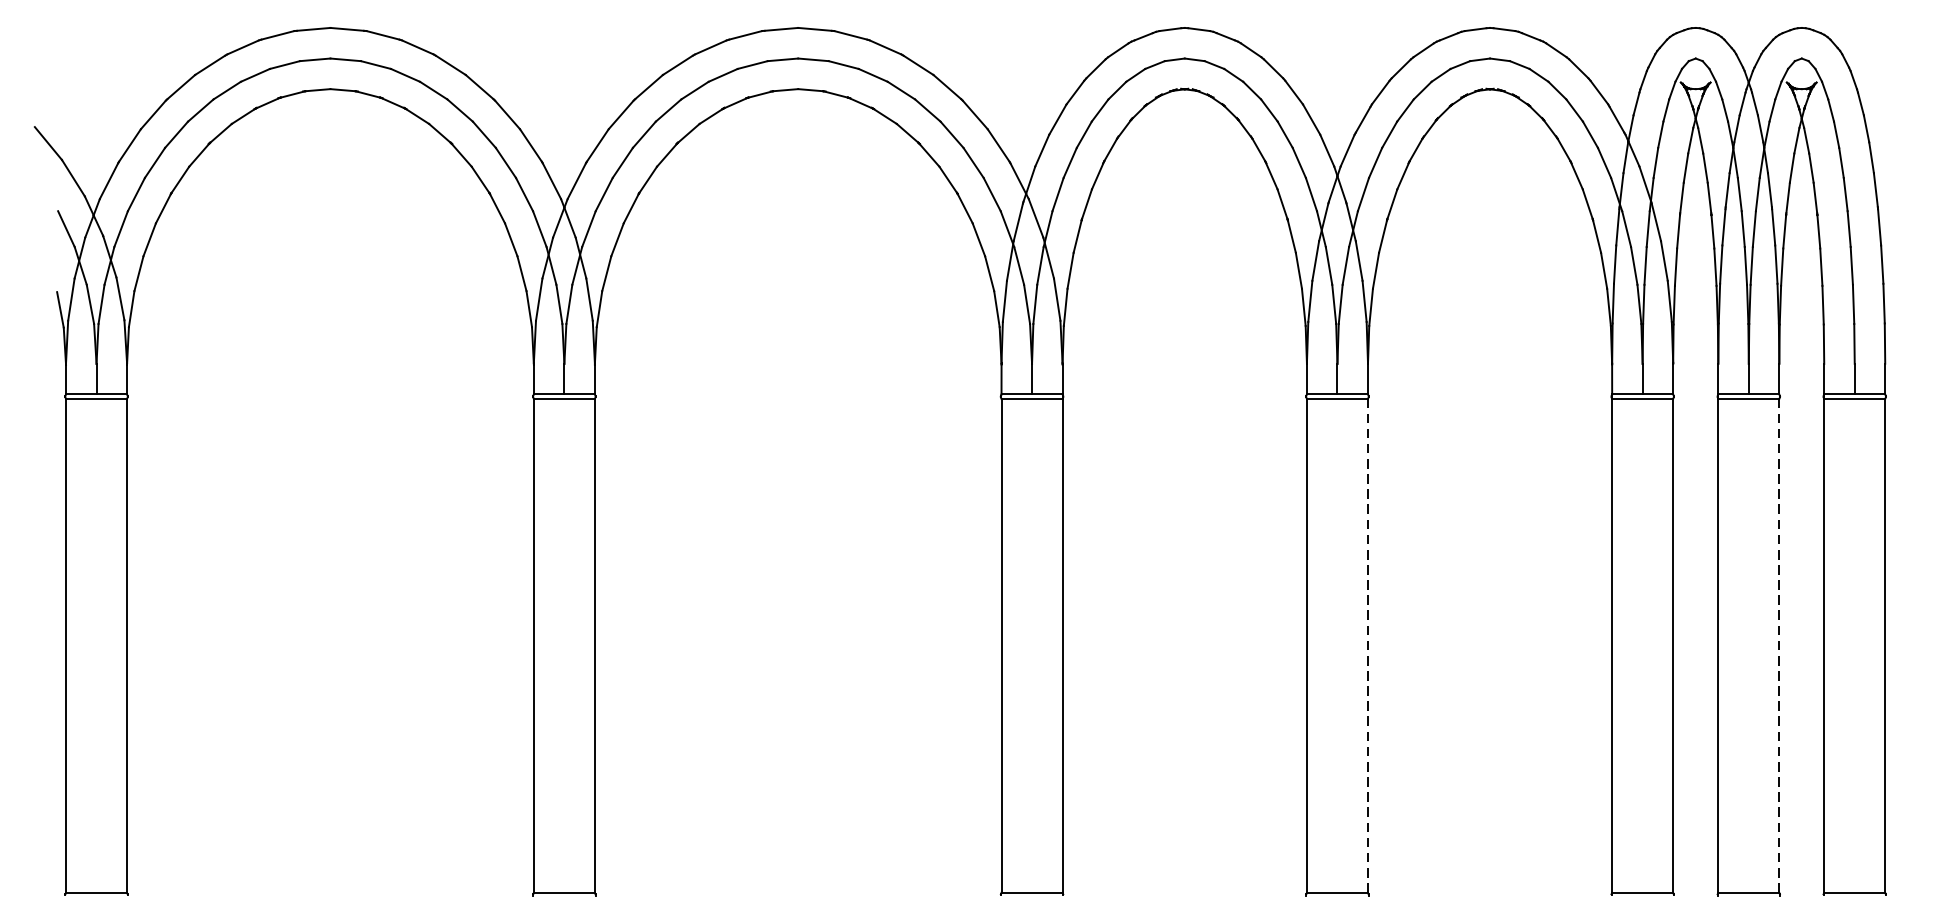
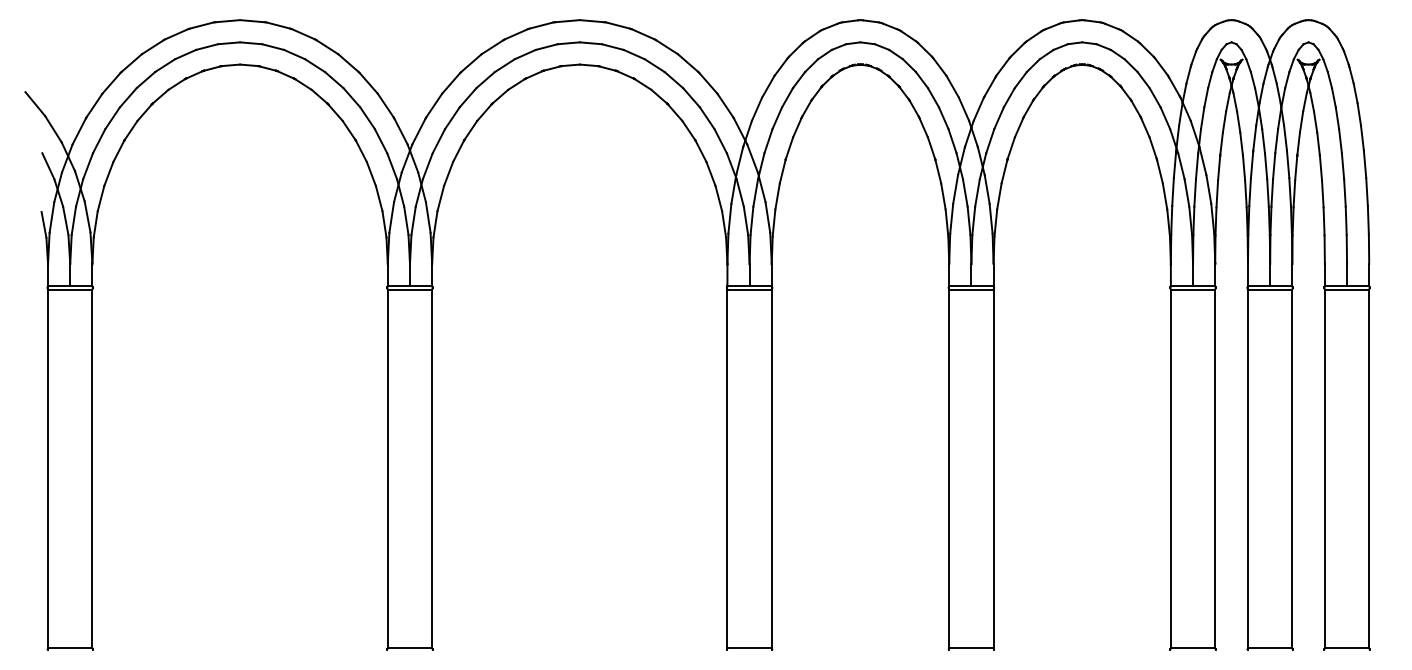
line: (1367, 645) -> (993, 468), dashed -> solid
line: (1779, 645) -> (1292, 468), dashed -> solid

